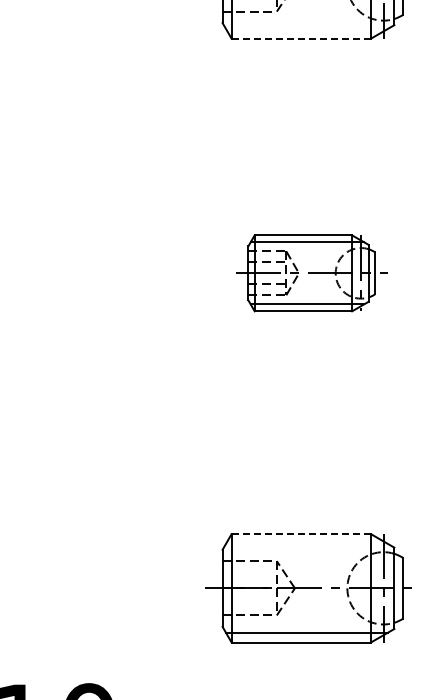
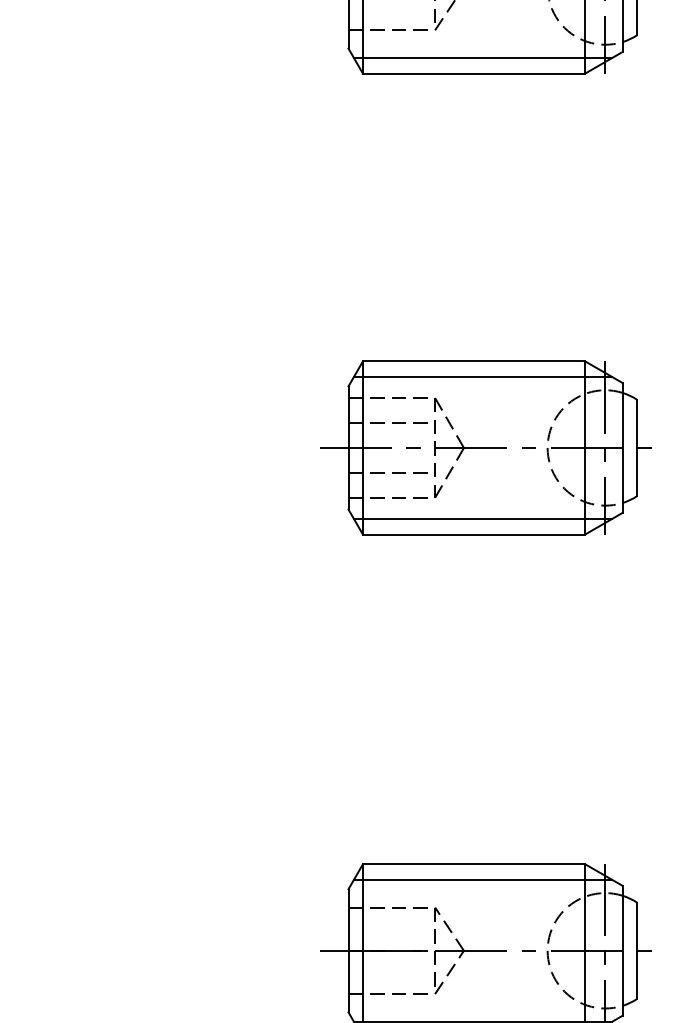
line: (306, 28) -> (482, 57), added
line: (301, 38) -> (474, 73), dashed -> solid
part: (308, 273) -> (485, 448), size x1.43
line: (301, 534) -> (474, 864), dashed -> solid
line: (306, 543) -> (482, 879), added

